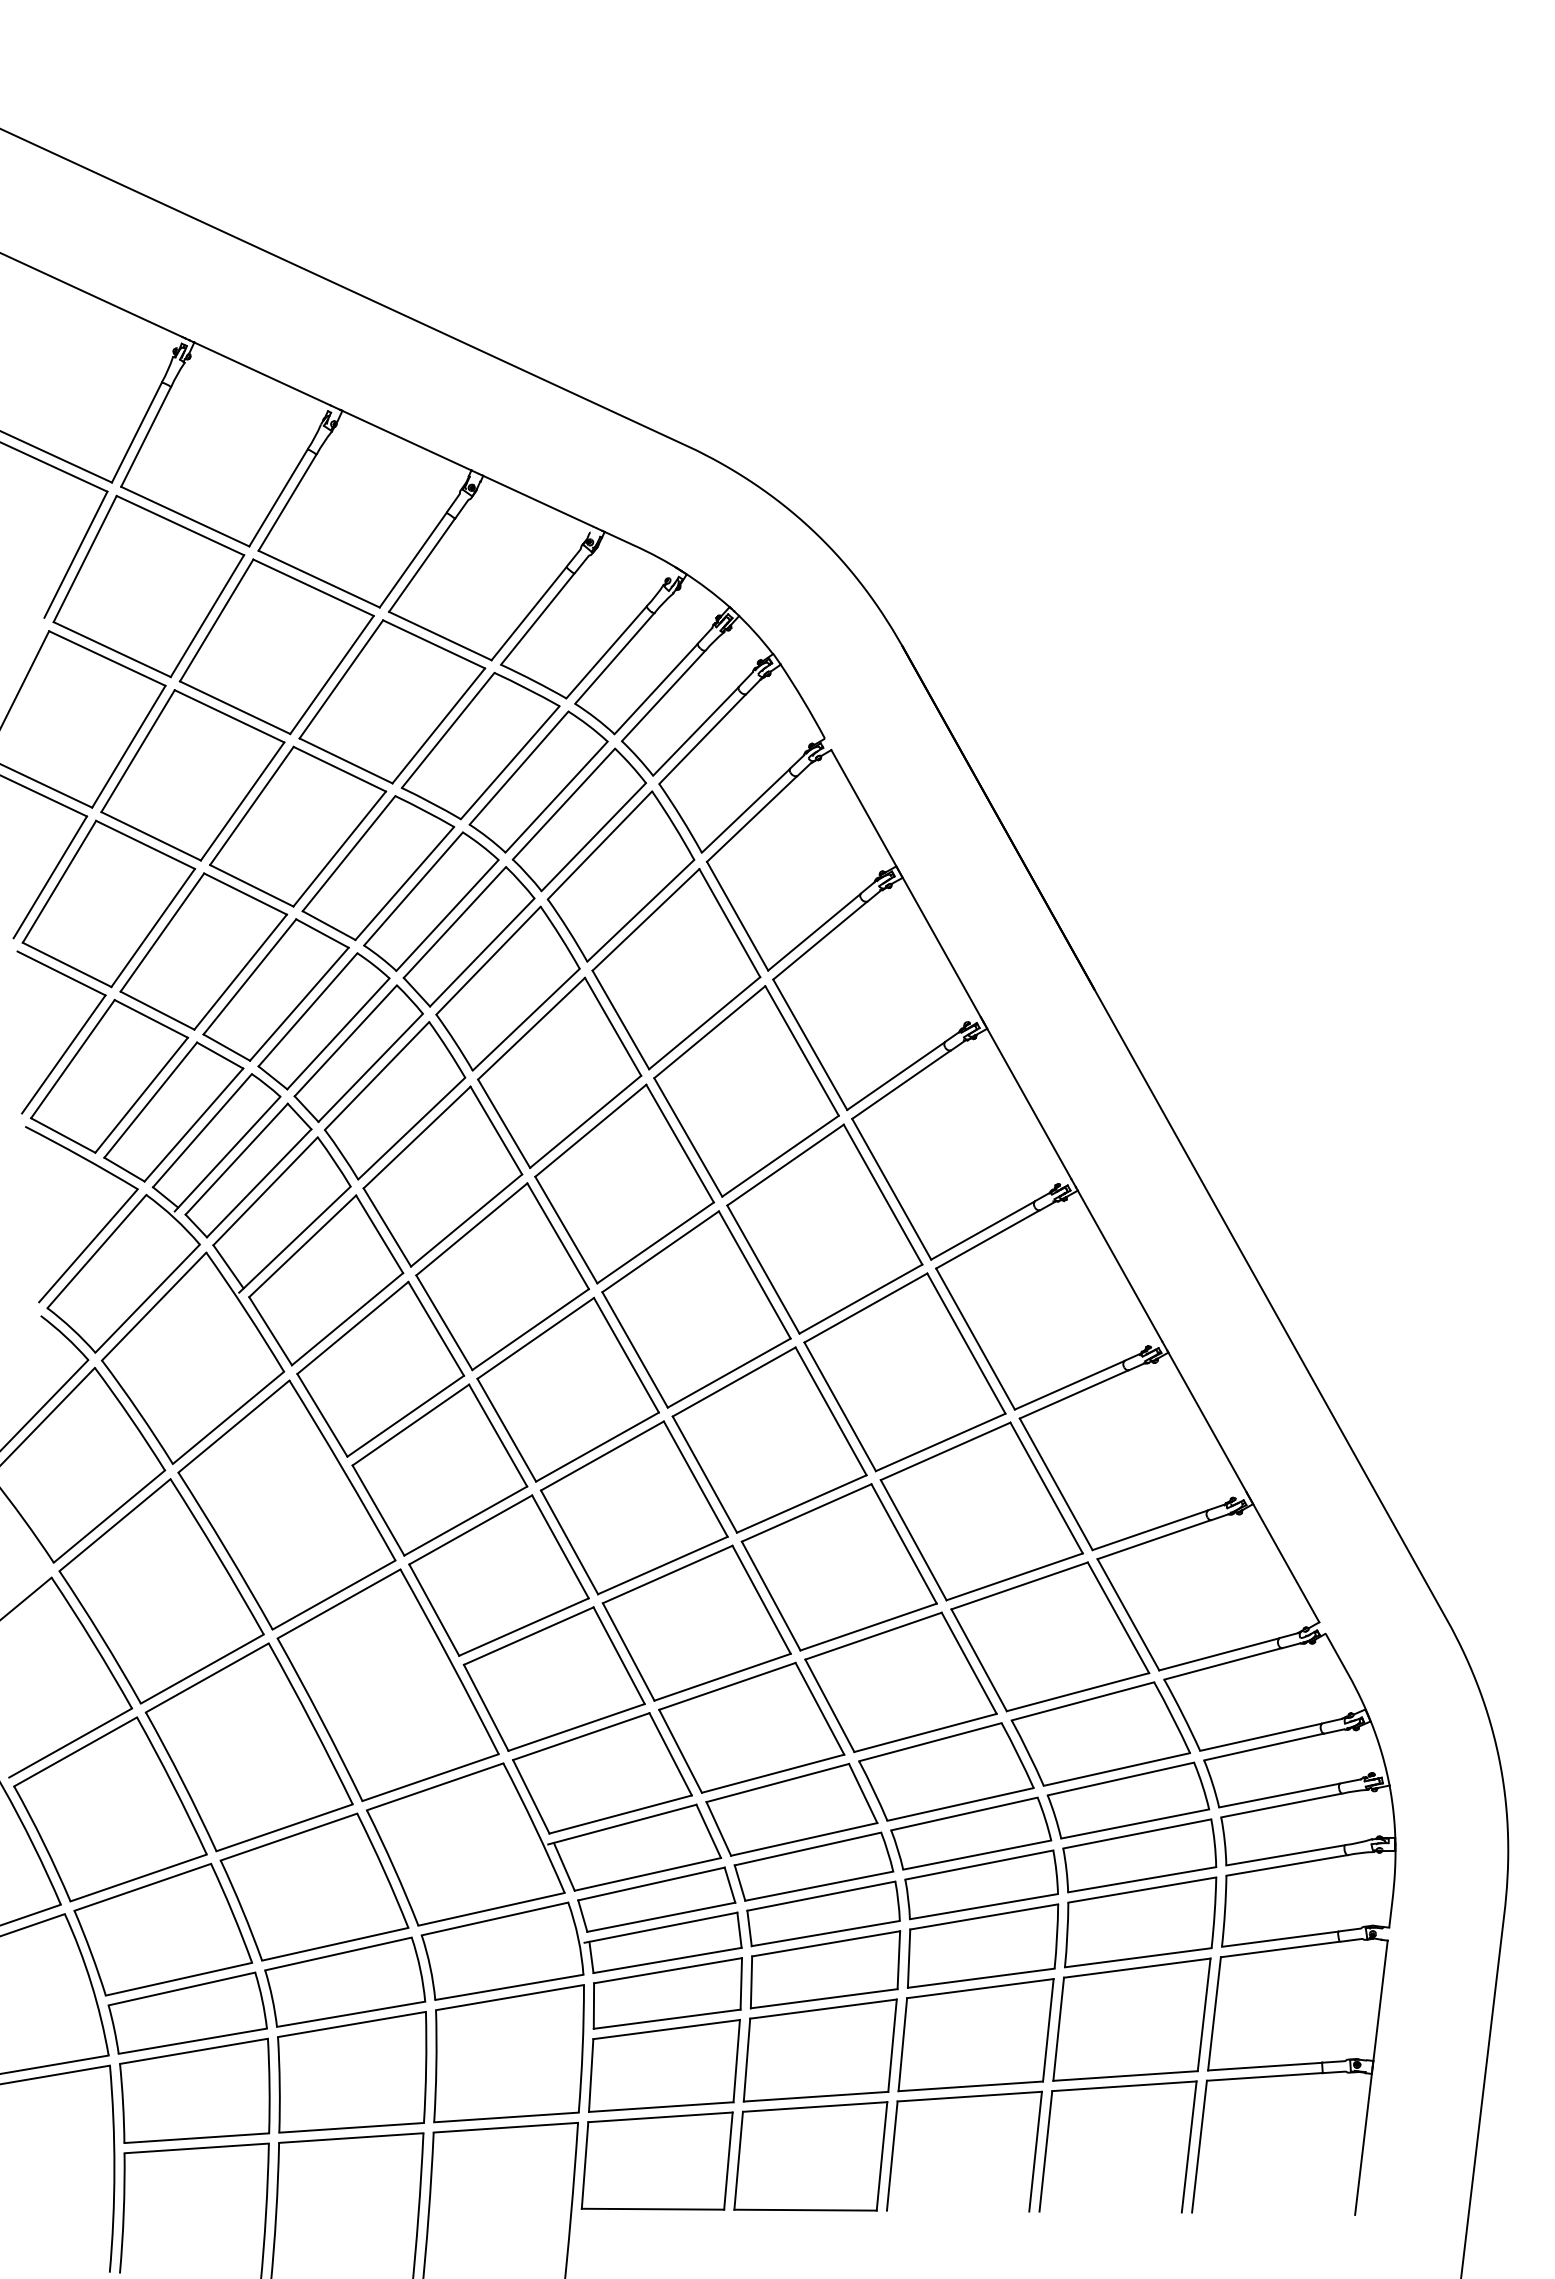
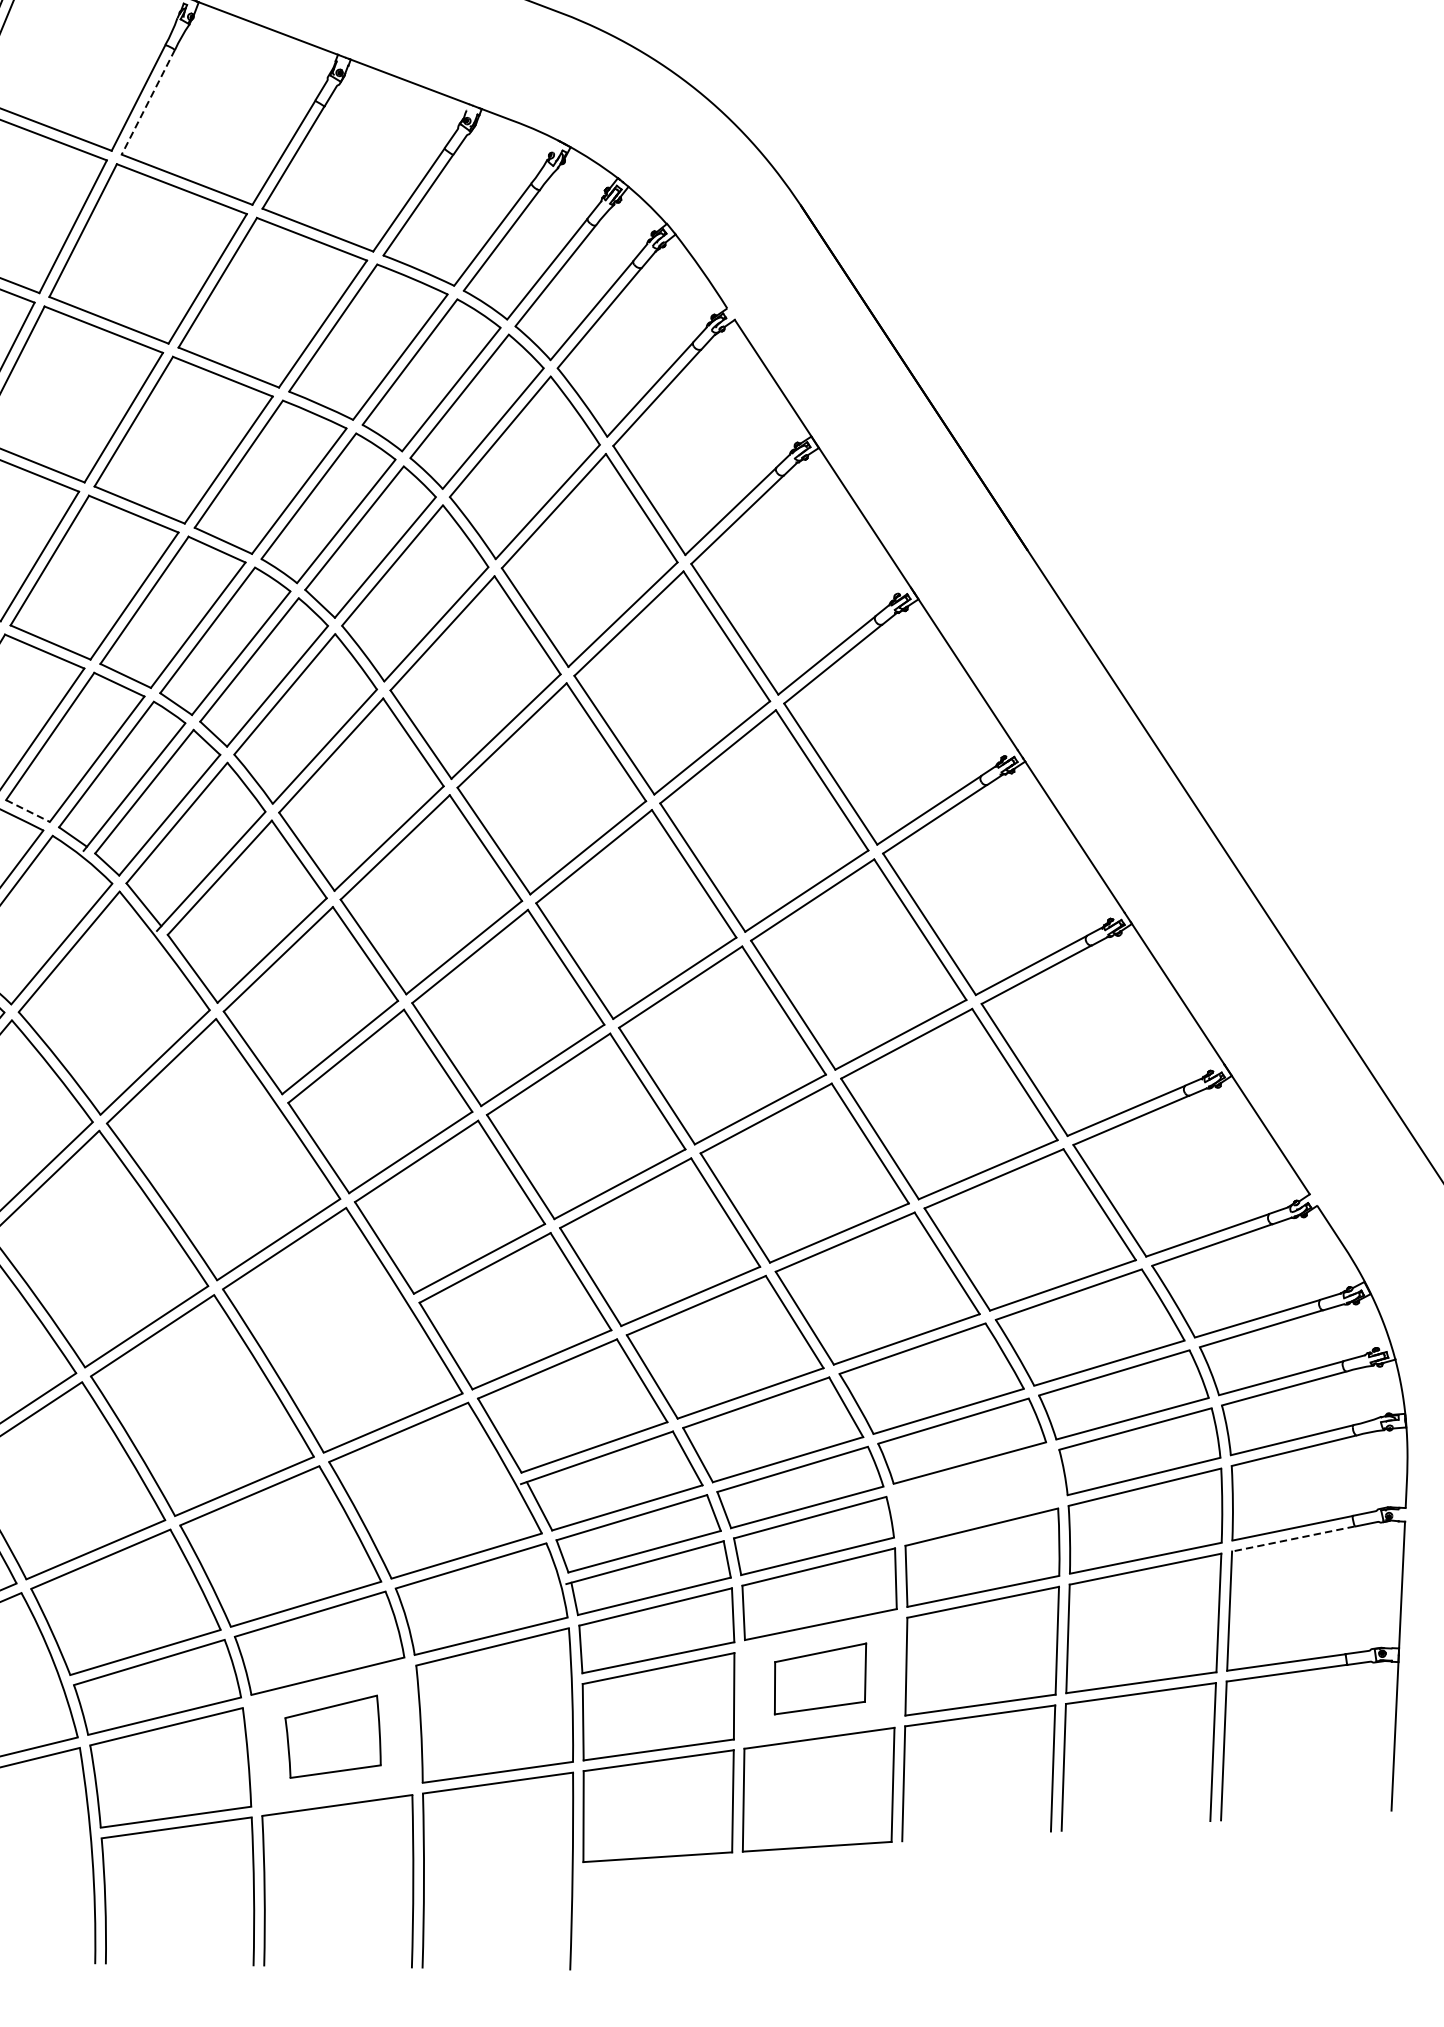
line: (287, 503) -> (148, 103), solid -> dashed
line: (124, 1169) -> (27, 810), solid -> dashed
part: (981, 1884) -> (976, 1493), removed
line: (1280, 1949) -> (1293, 1538), solid -> dashed
part: (819, 2050) -> (819, 1678), size x0.6
part: (352, 2072) -> (333, 1736), size x0.6

